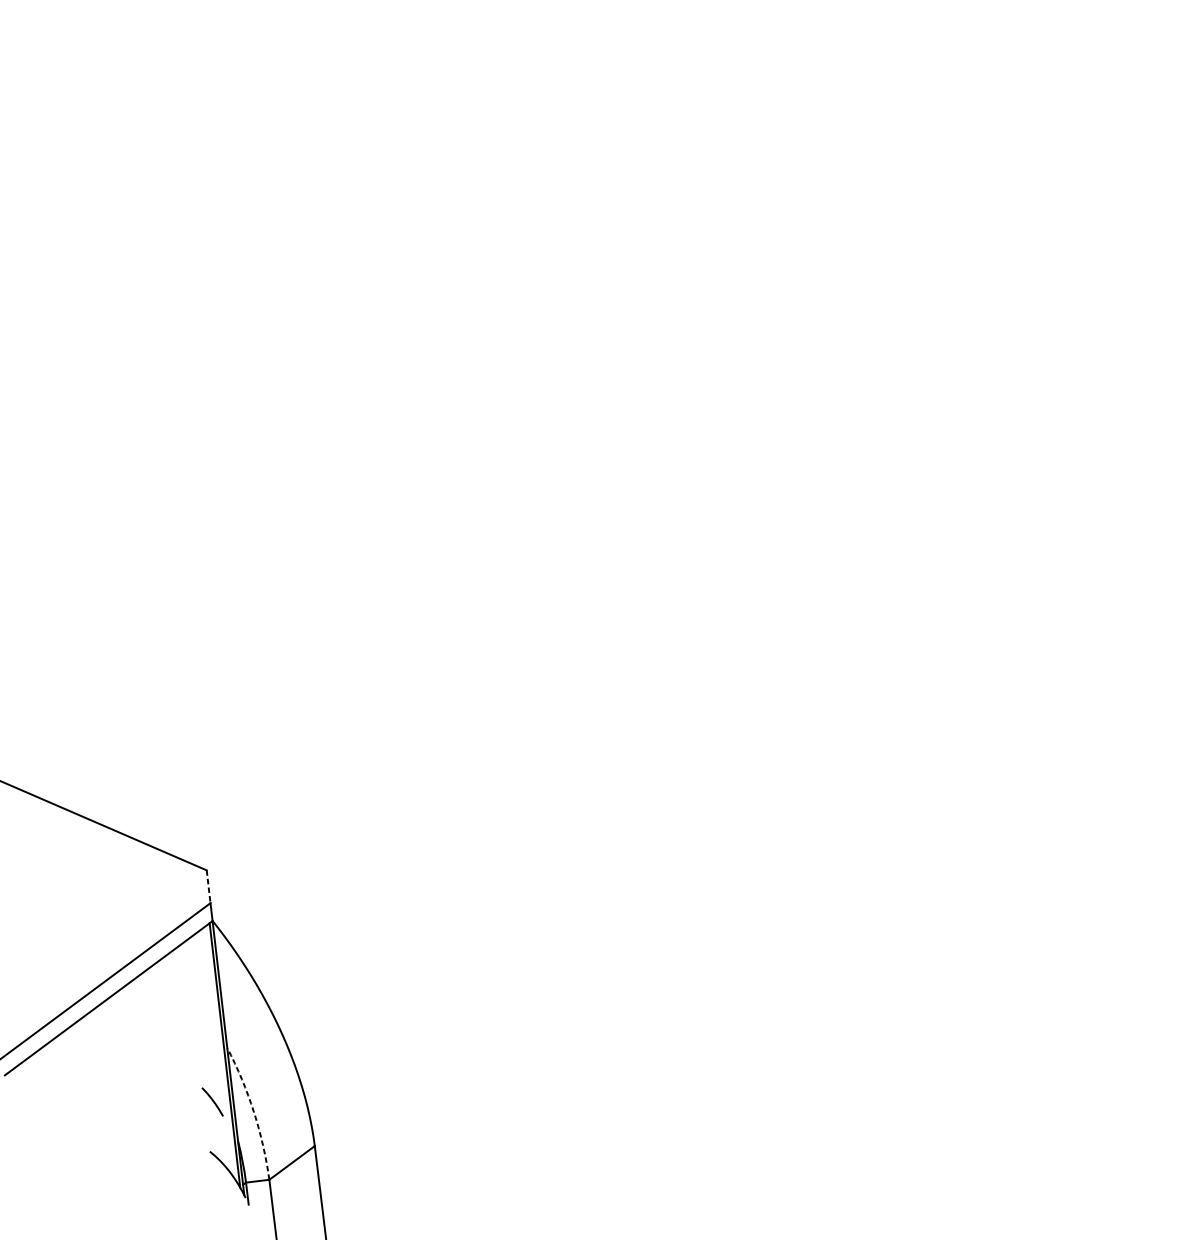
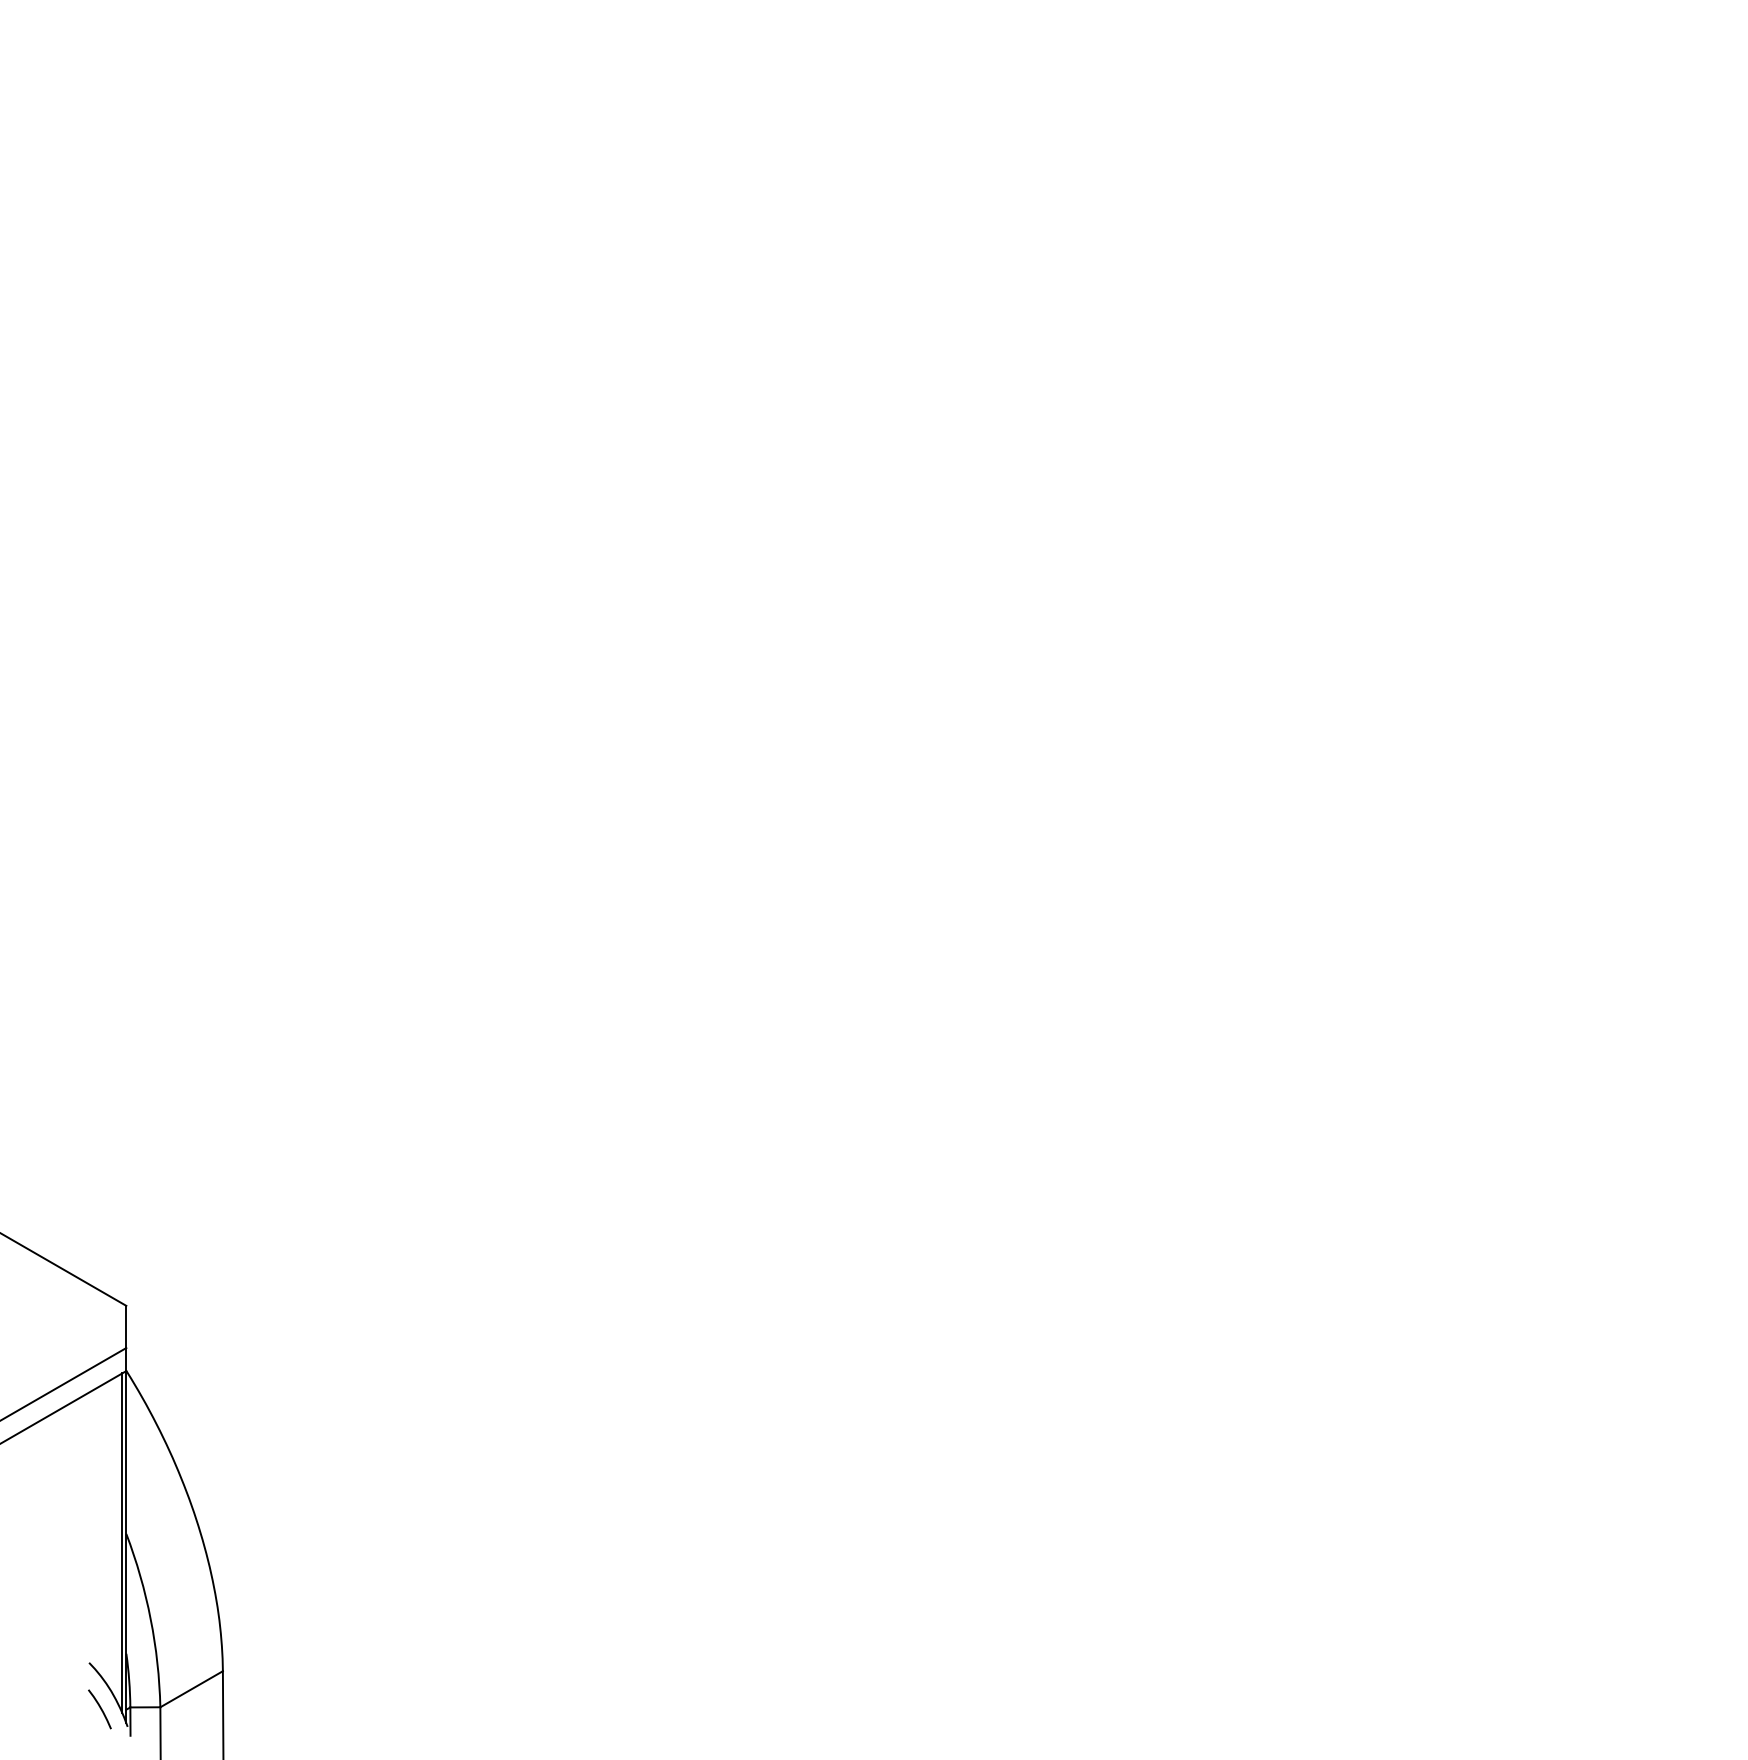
line: (208, 887) -> (126, 1327), dashed -> solid
curve: (213, 1102) -> (100, 1709), moved
arc: (253, 1112) -> (150, 1619), dashed -> solid

